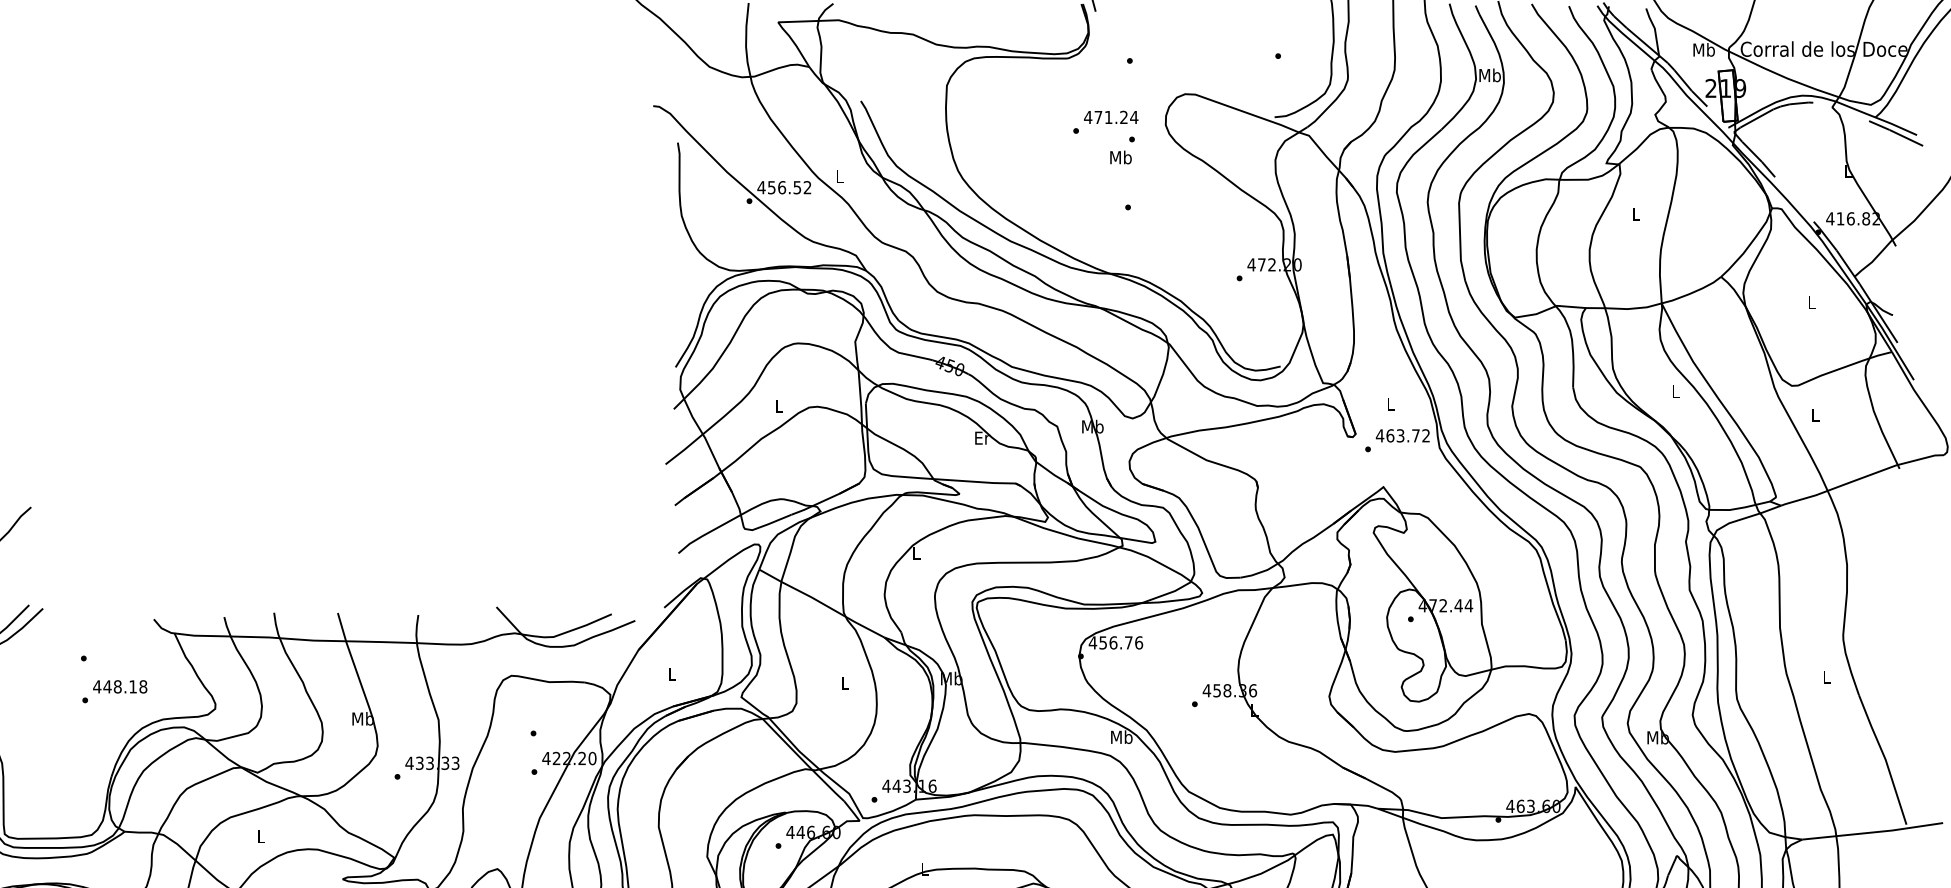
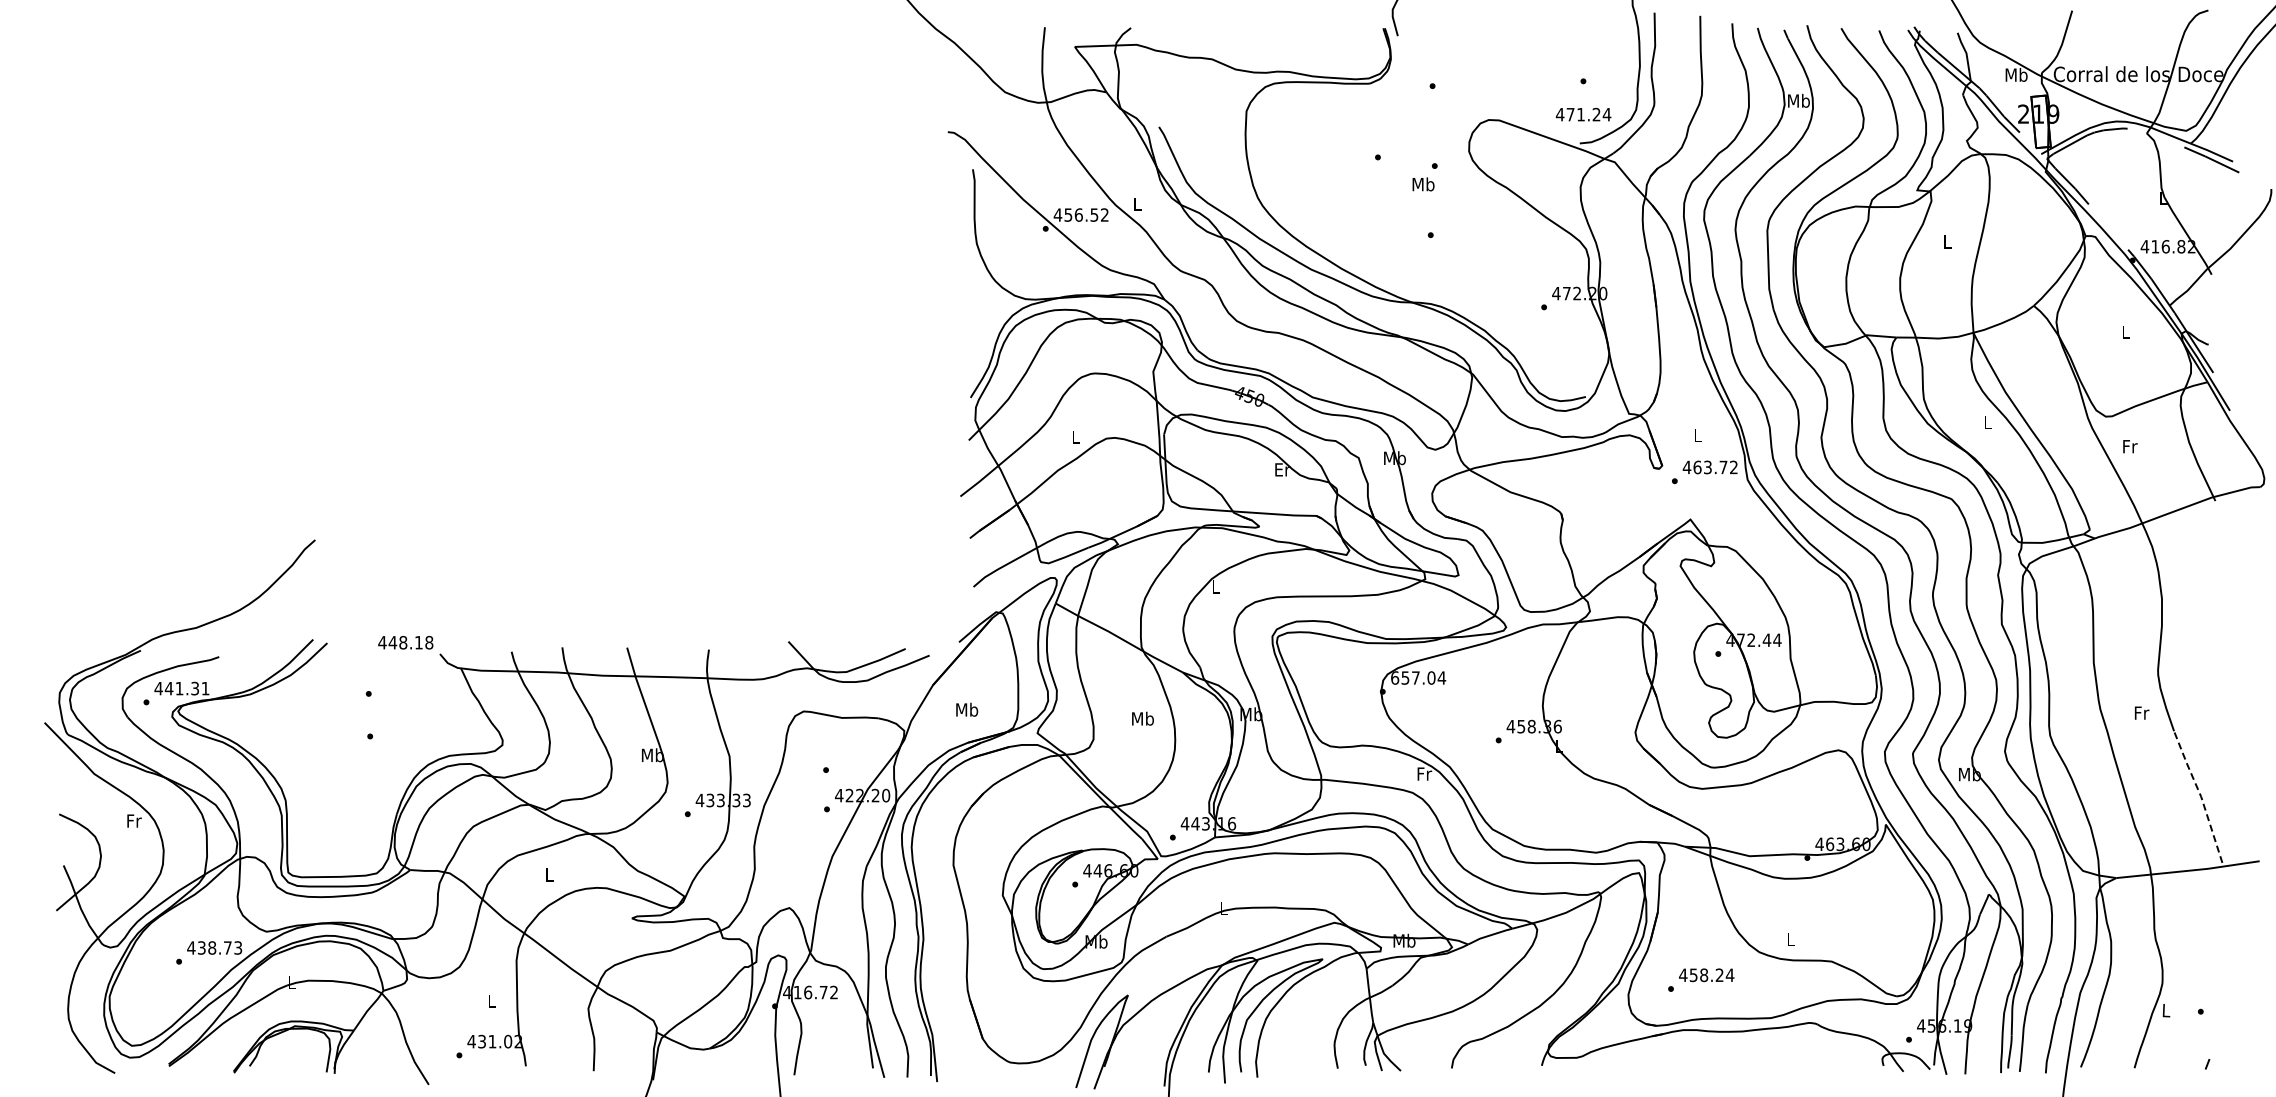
text: (1111, 117) -> (1583, 114), moved
text: (1816, 415) -> (2130, 446), L -> Fr
text: (1116, 642) -> (1418, 677), 456.76 -> 657.04
text: (672, 673) -> (967, 709), L -> Mb
text: (1826, 676) -> (2141, 712), L -> Fr
text: (844, 682) -> (1142, 718), L -> Mb
text: (119, 686) -> (405, 642), moved
text: (1121, 736) -> (1424, 773), Mb -> Fr
line: (1884, 758) -> (2200, 795), solid -> dashed

